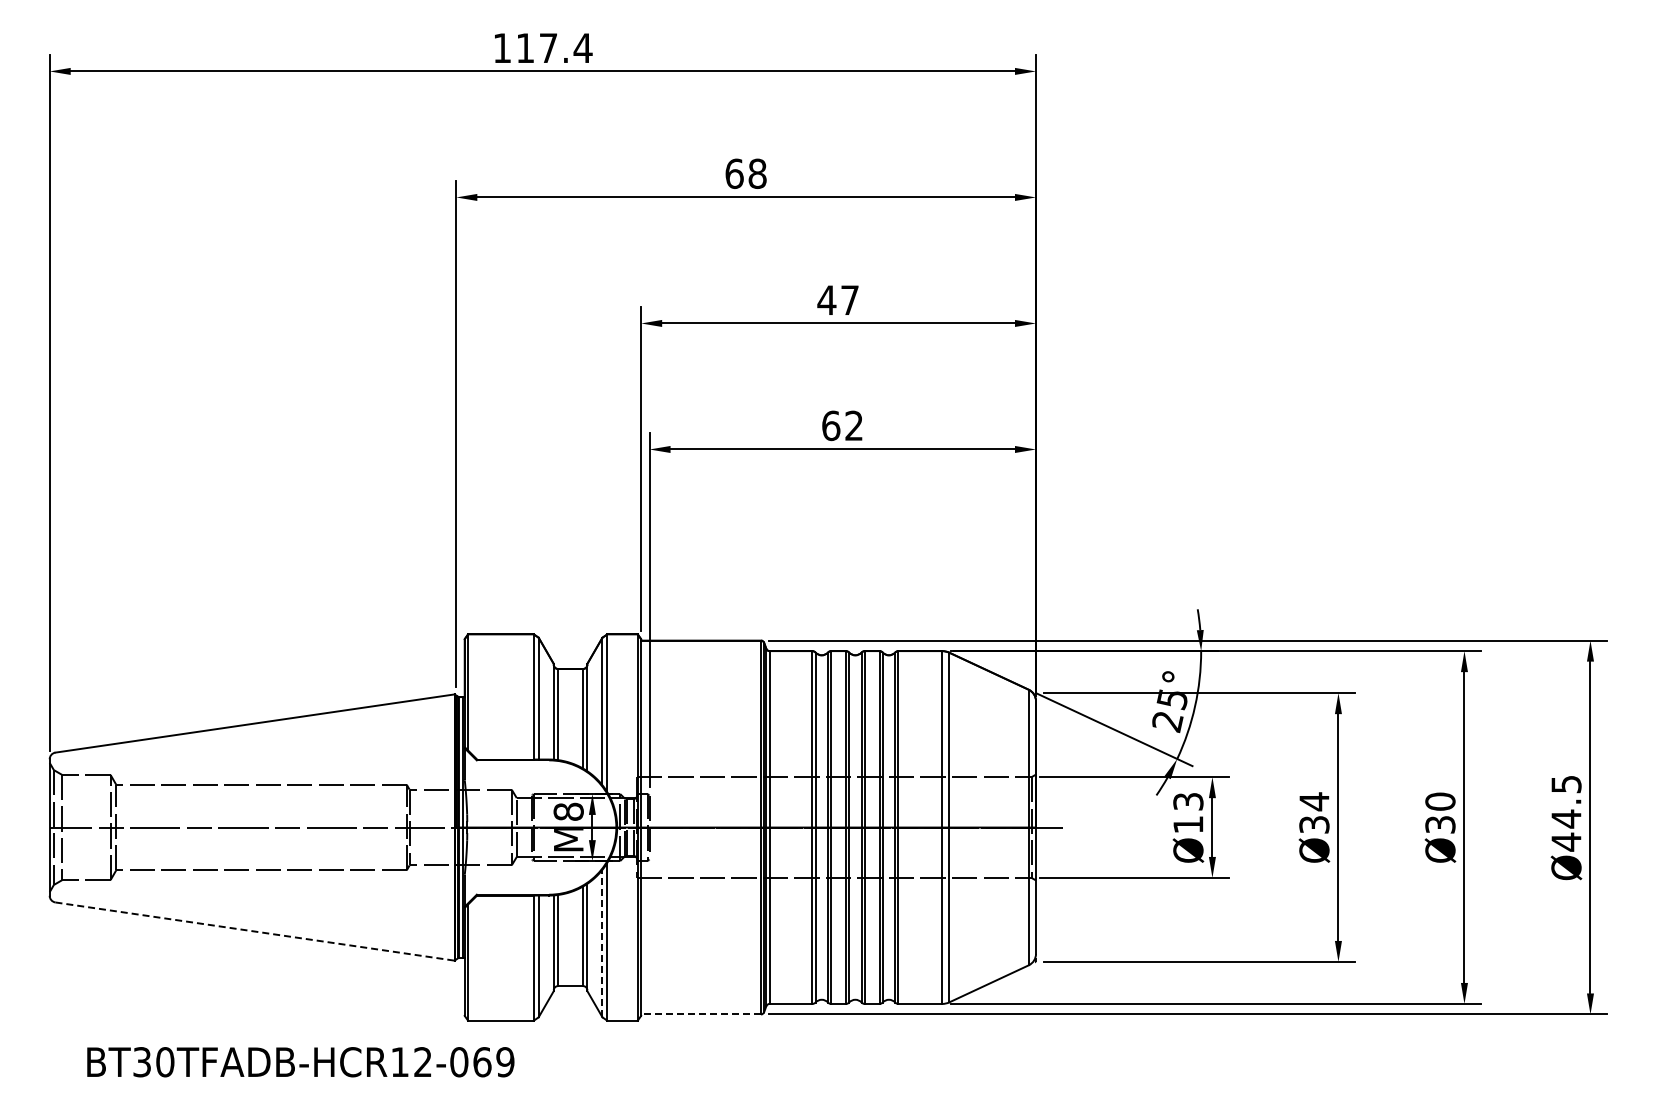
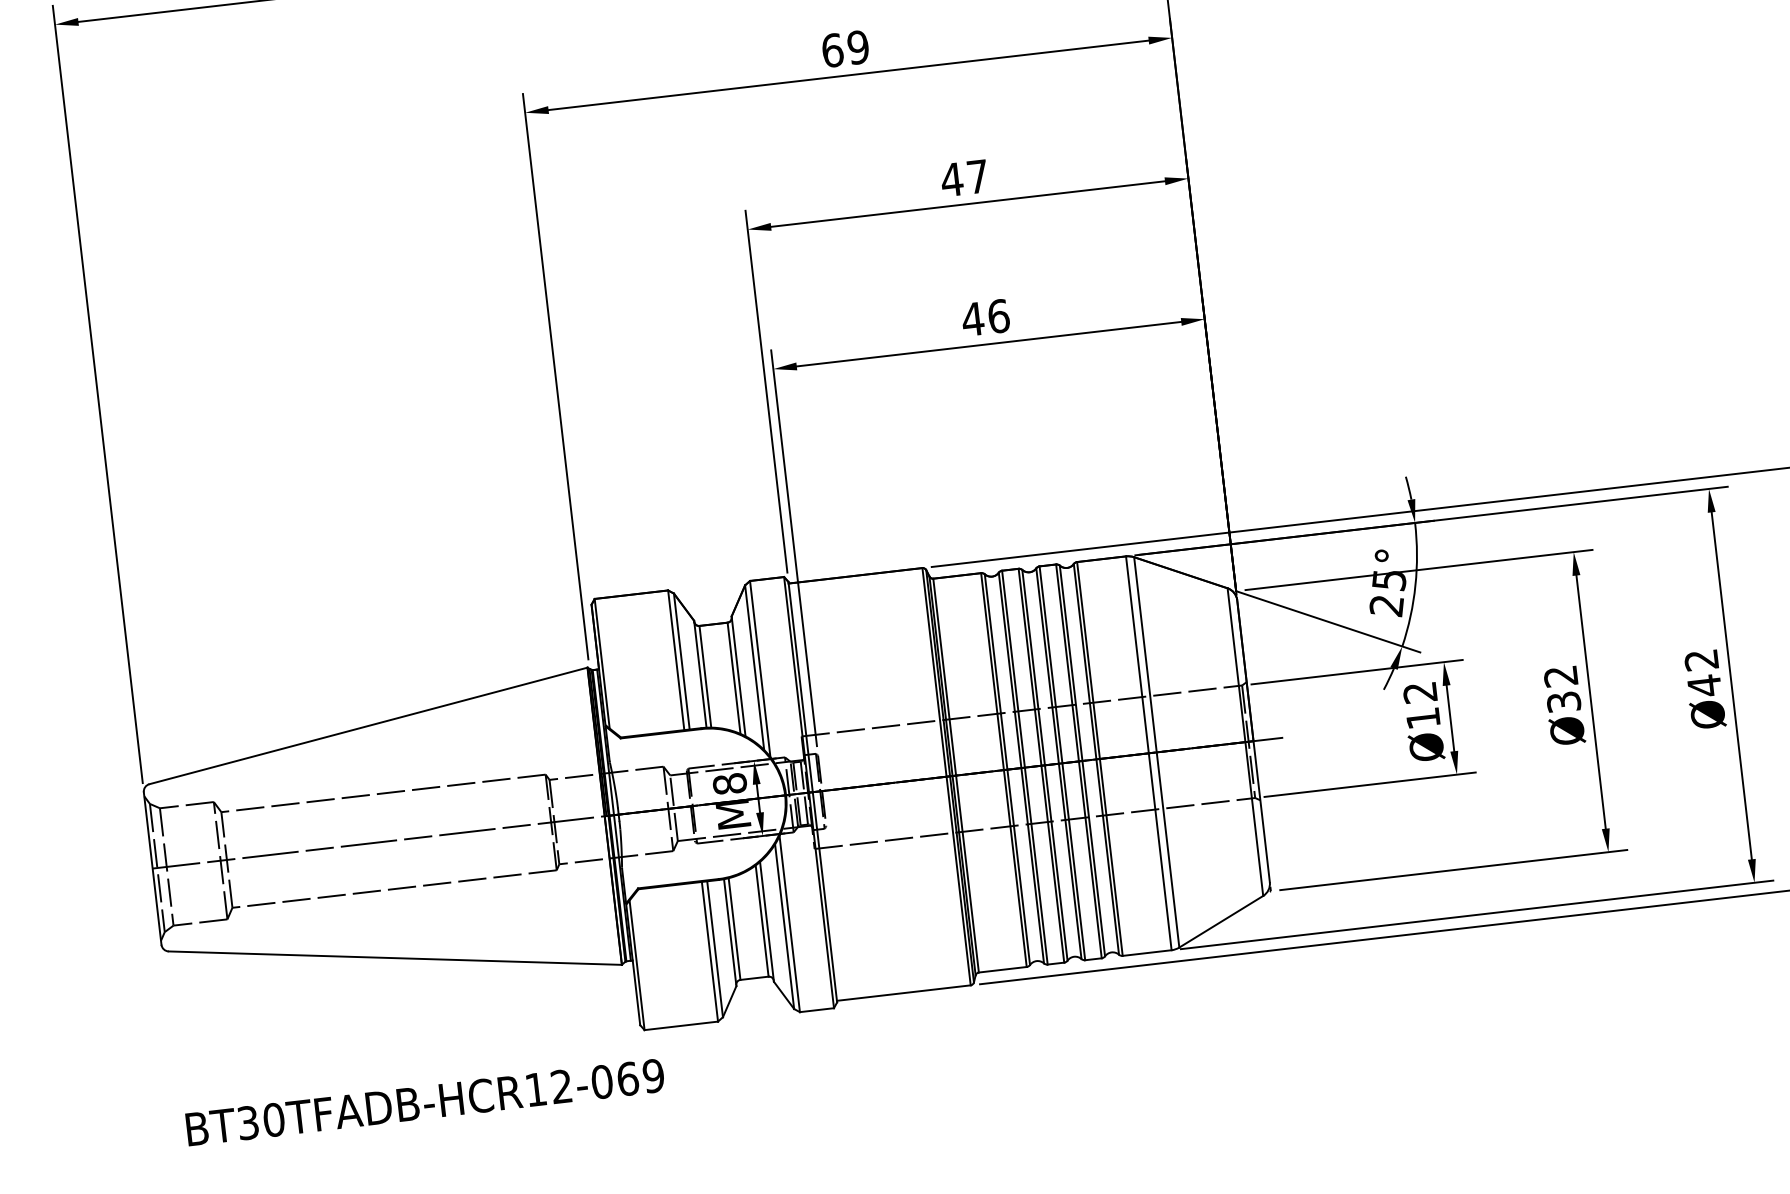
text: (757, 173) -> (858, 47), 68 -> 69
text: (842, 425) -> (985, 317), 62 -> 46
text: (1188, 801) -> (1420, 692), Ø13 -> Ø12
text: (1314, 801) -> (1561, 676), Ø34 -> Ø32
text: (1440, 813) -> (1703, 673), Ø30 -> Ø42
line: (255, 931) -> (395, 958), dashed -> solid
line: (602, 943) -> (784, 926), dashed -> solid
line: (701, 1014) -> (904, 993), dashed -> solid
text: (300, 1062) -> (424, 1102), moved

